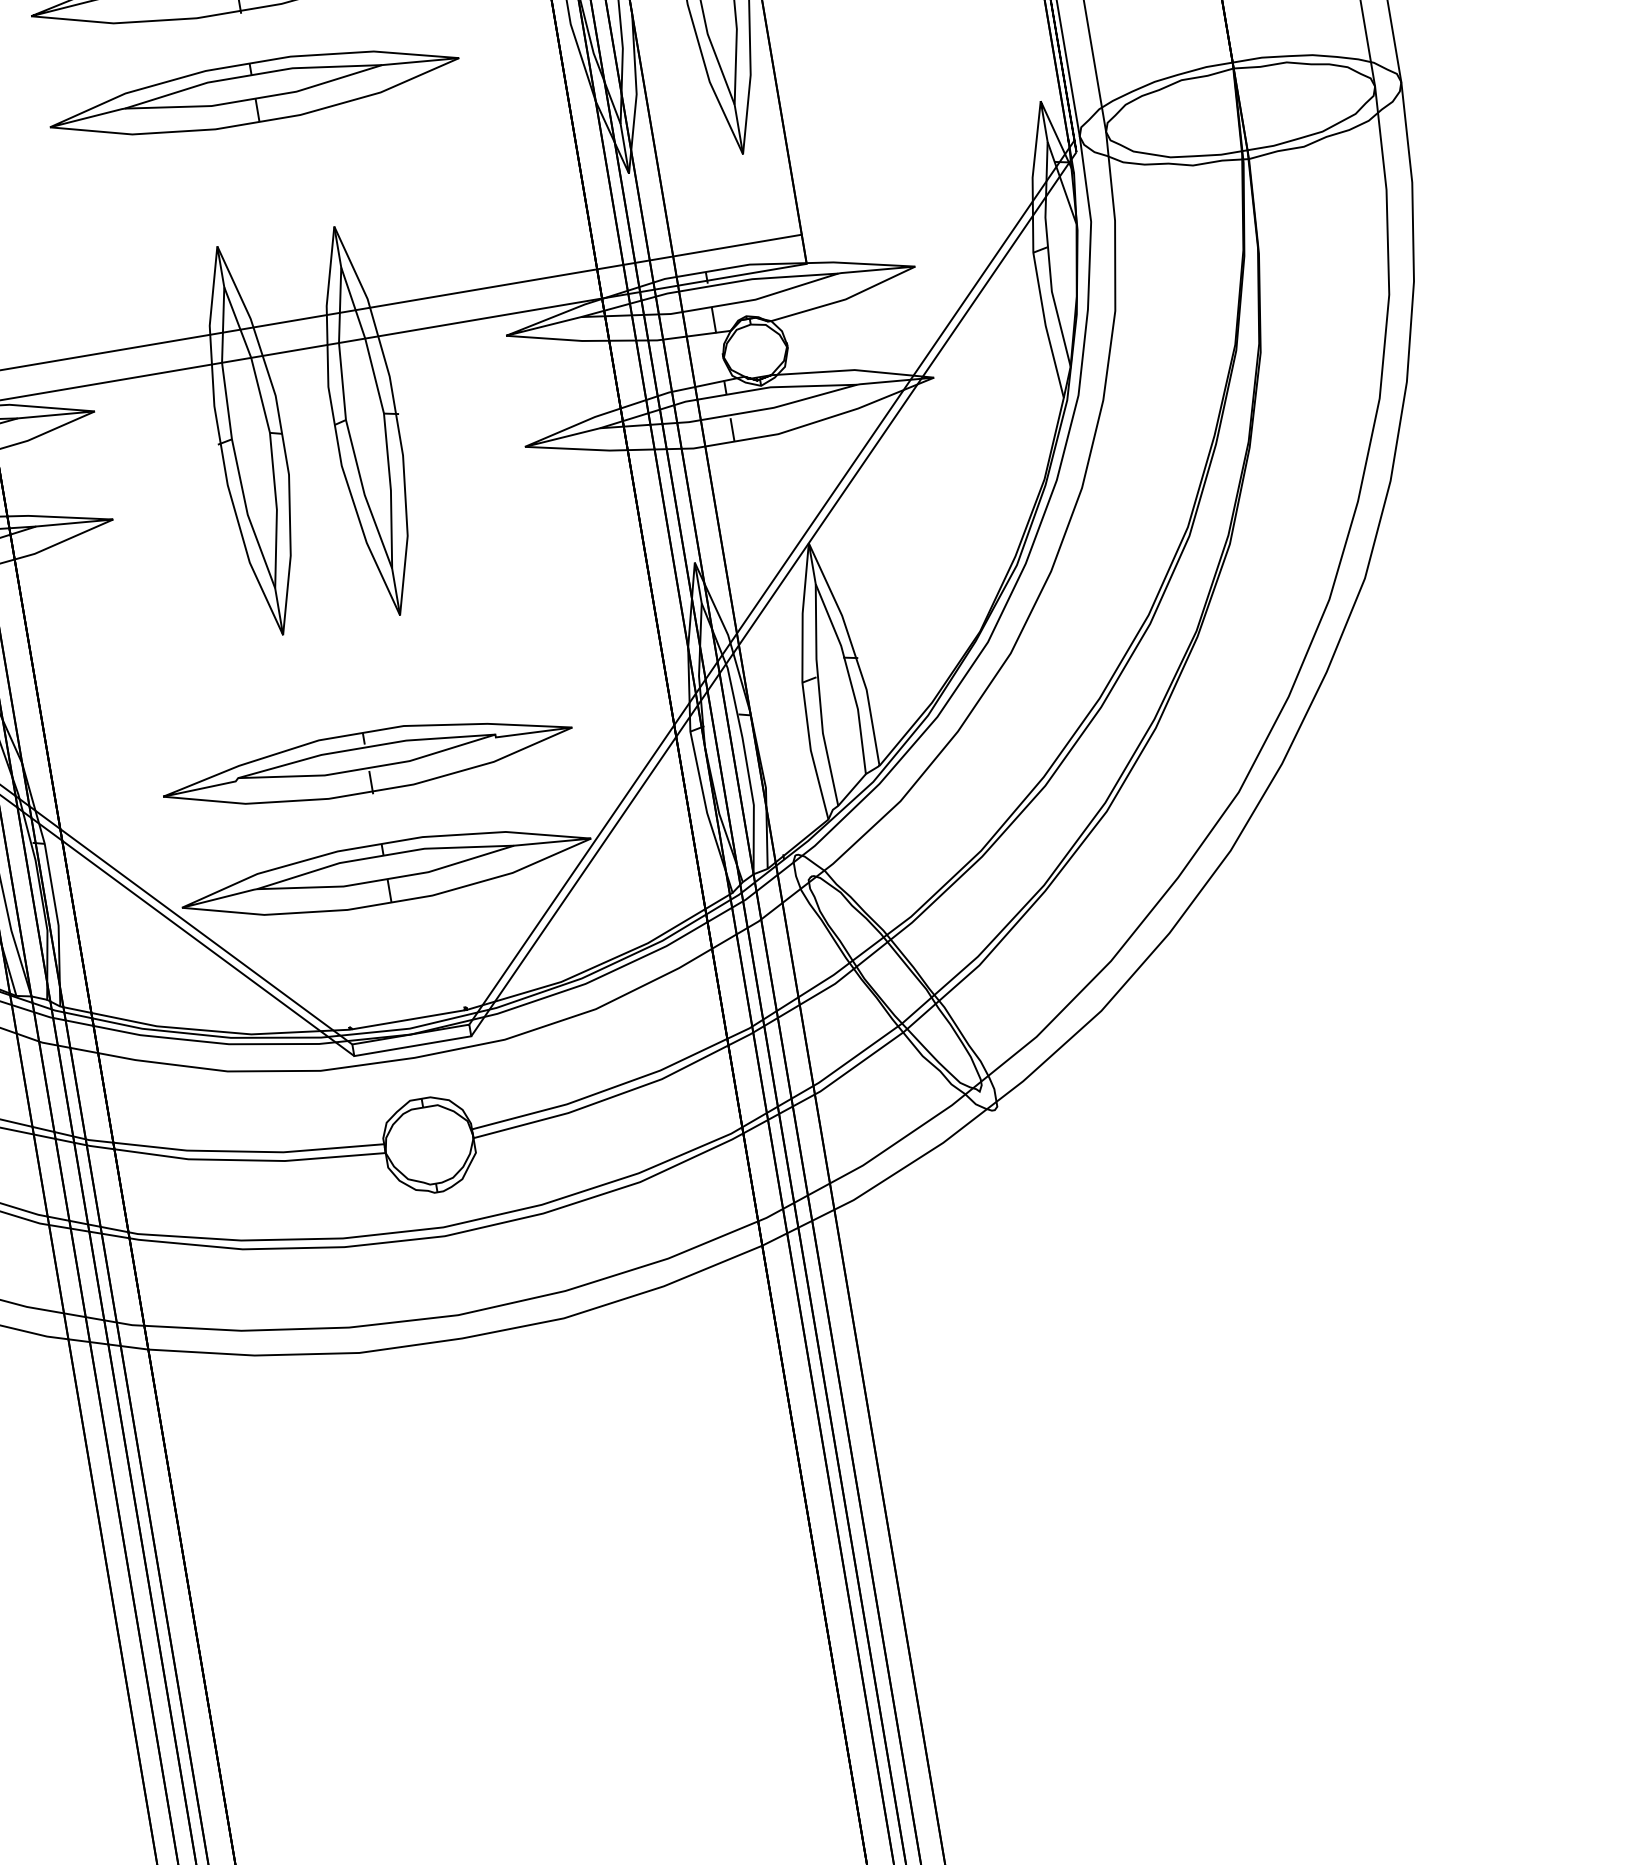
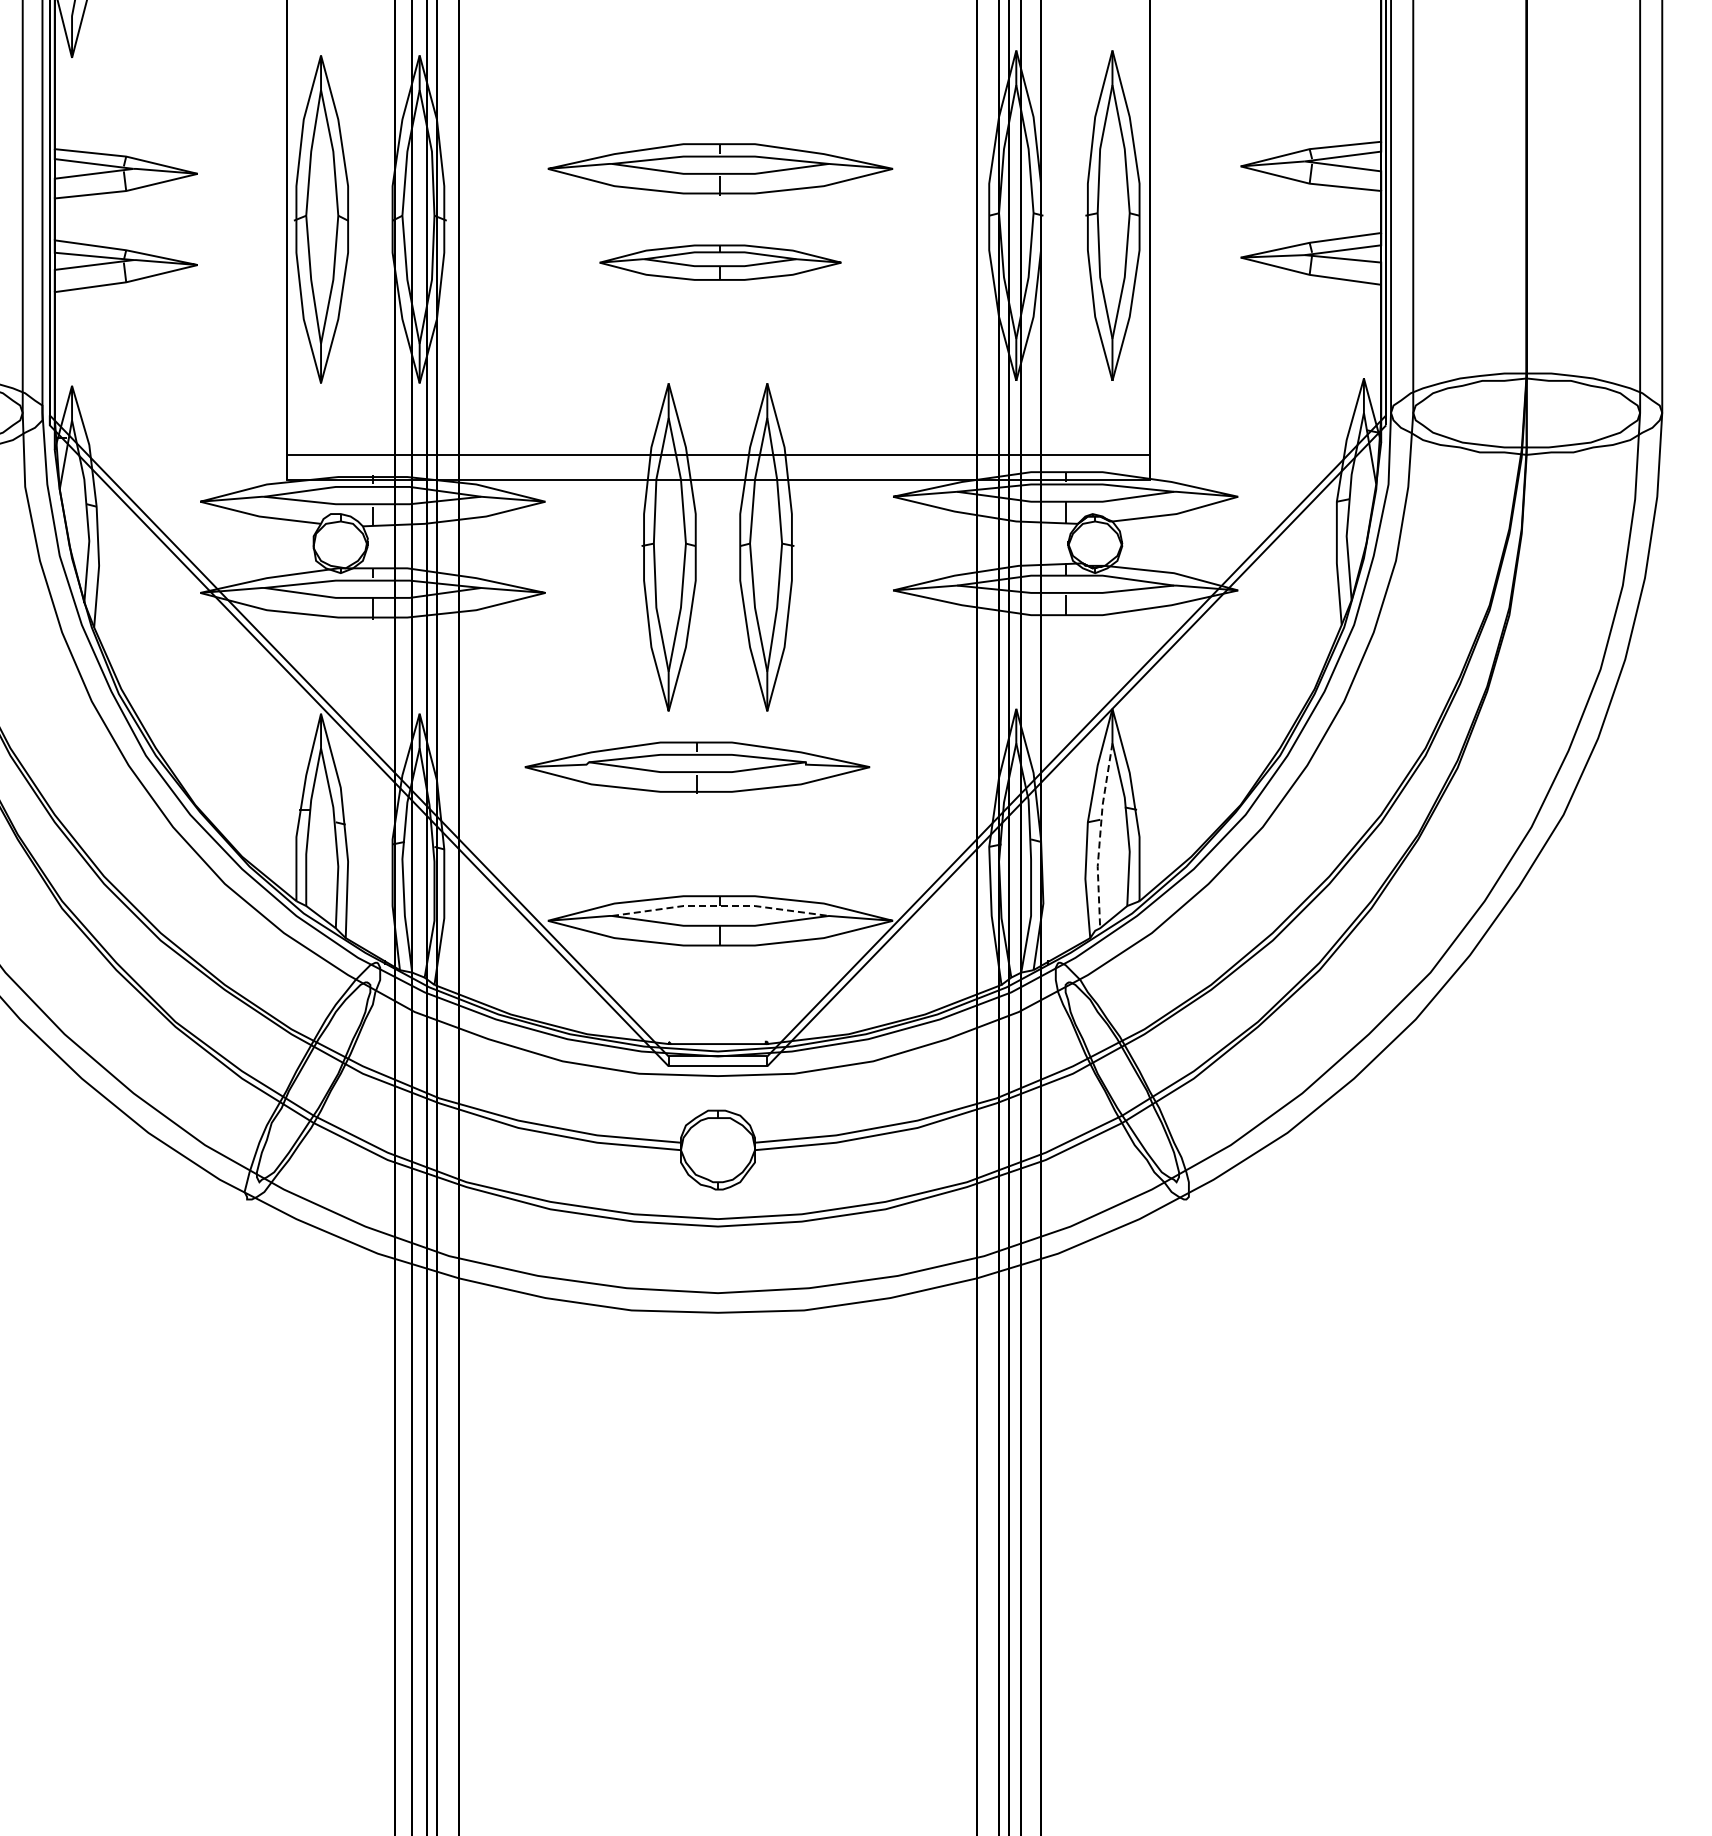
part: (254, 92) -> (720, 262), size x0.7
line: (820, 695) -> (1100, 835), solid -> dashed
part: (367, 762) -> (697, 767), moved
line: (383, 856) -> (720, 906), solid -> dashed

